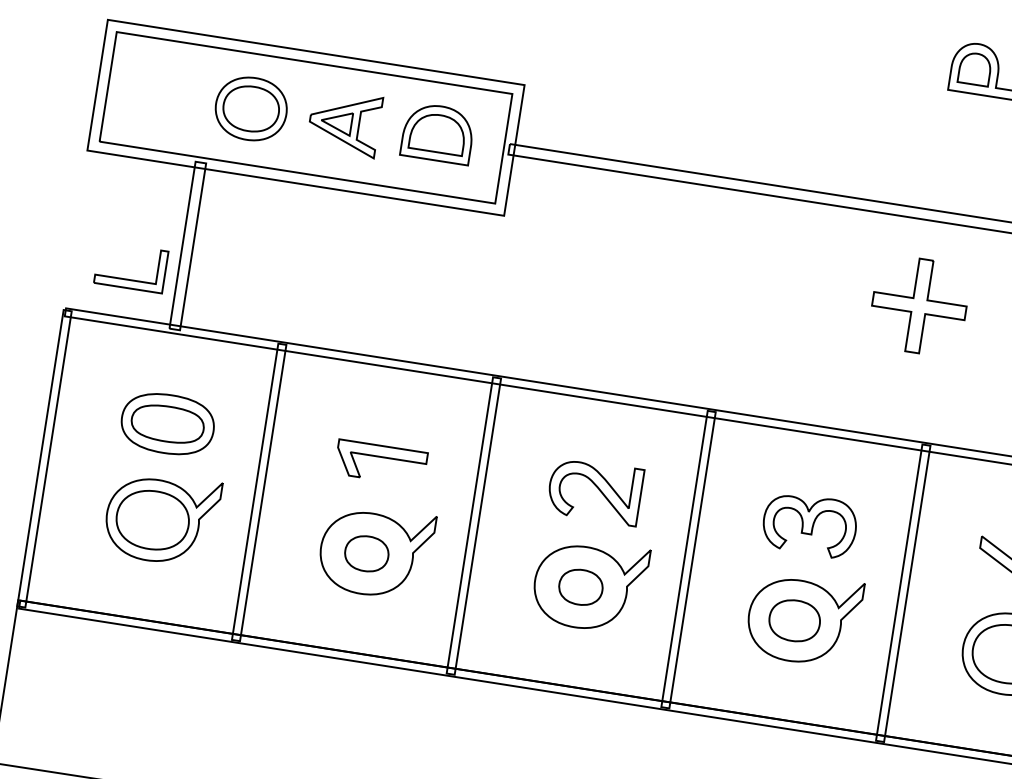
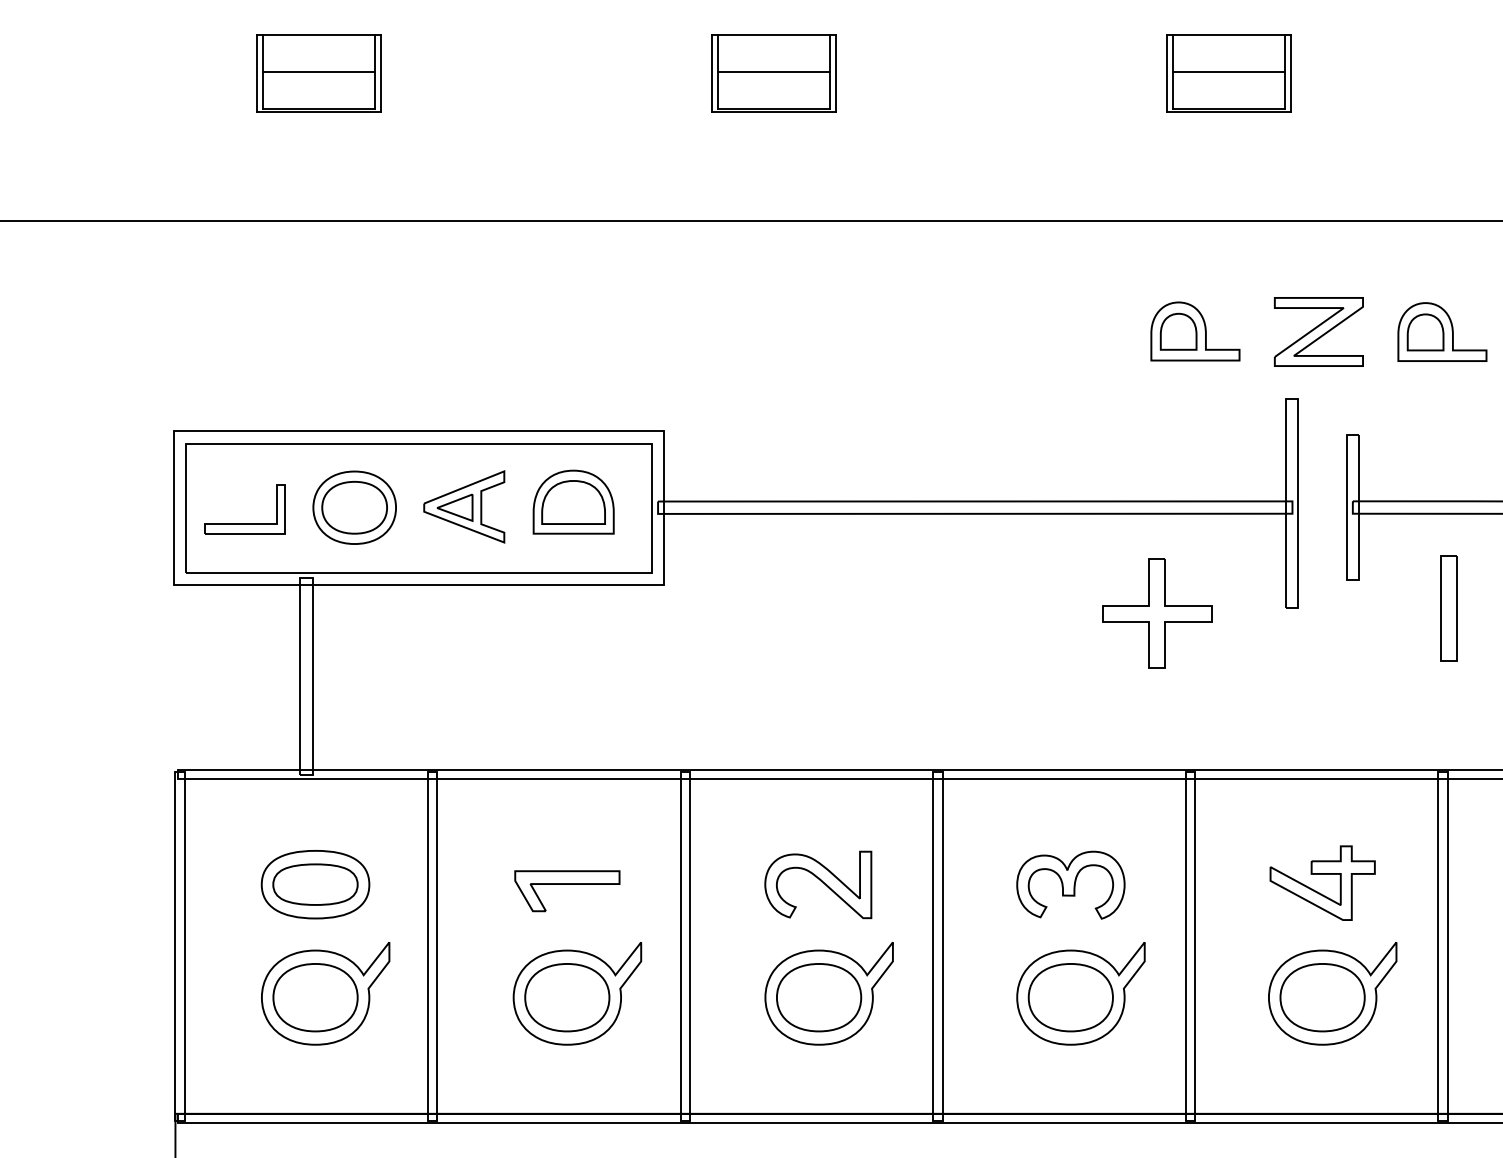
part: (128, 279) -> (244, 523), moved
part: (366, 553) -> (567, 997), size x1.67
part: (581, 587) -> (819, 997), size x1.67
part: (794, 620) -> (1070, 997), size x1.43

